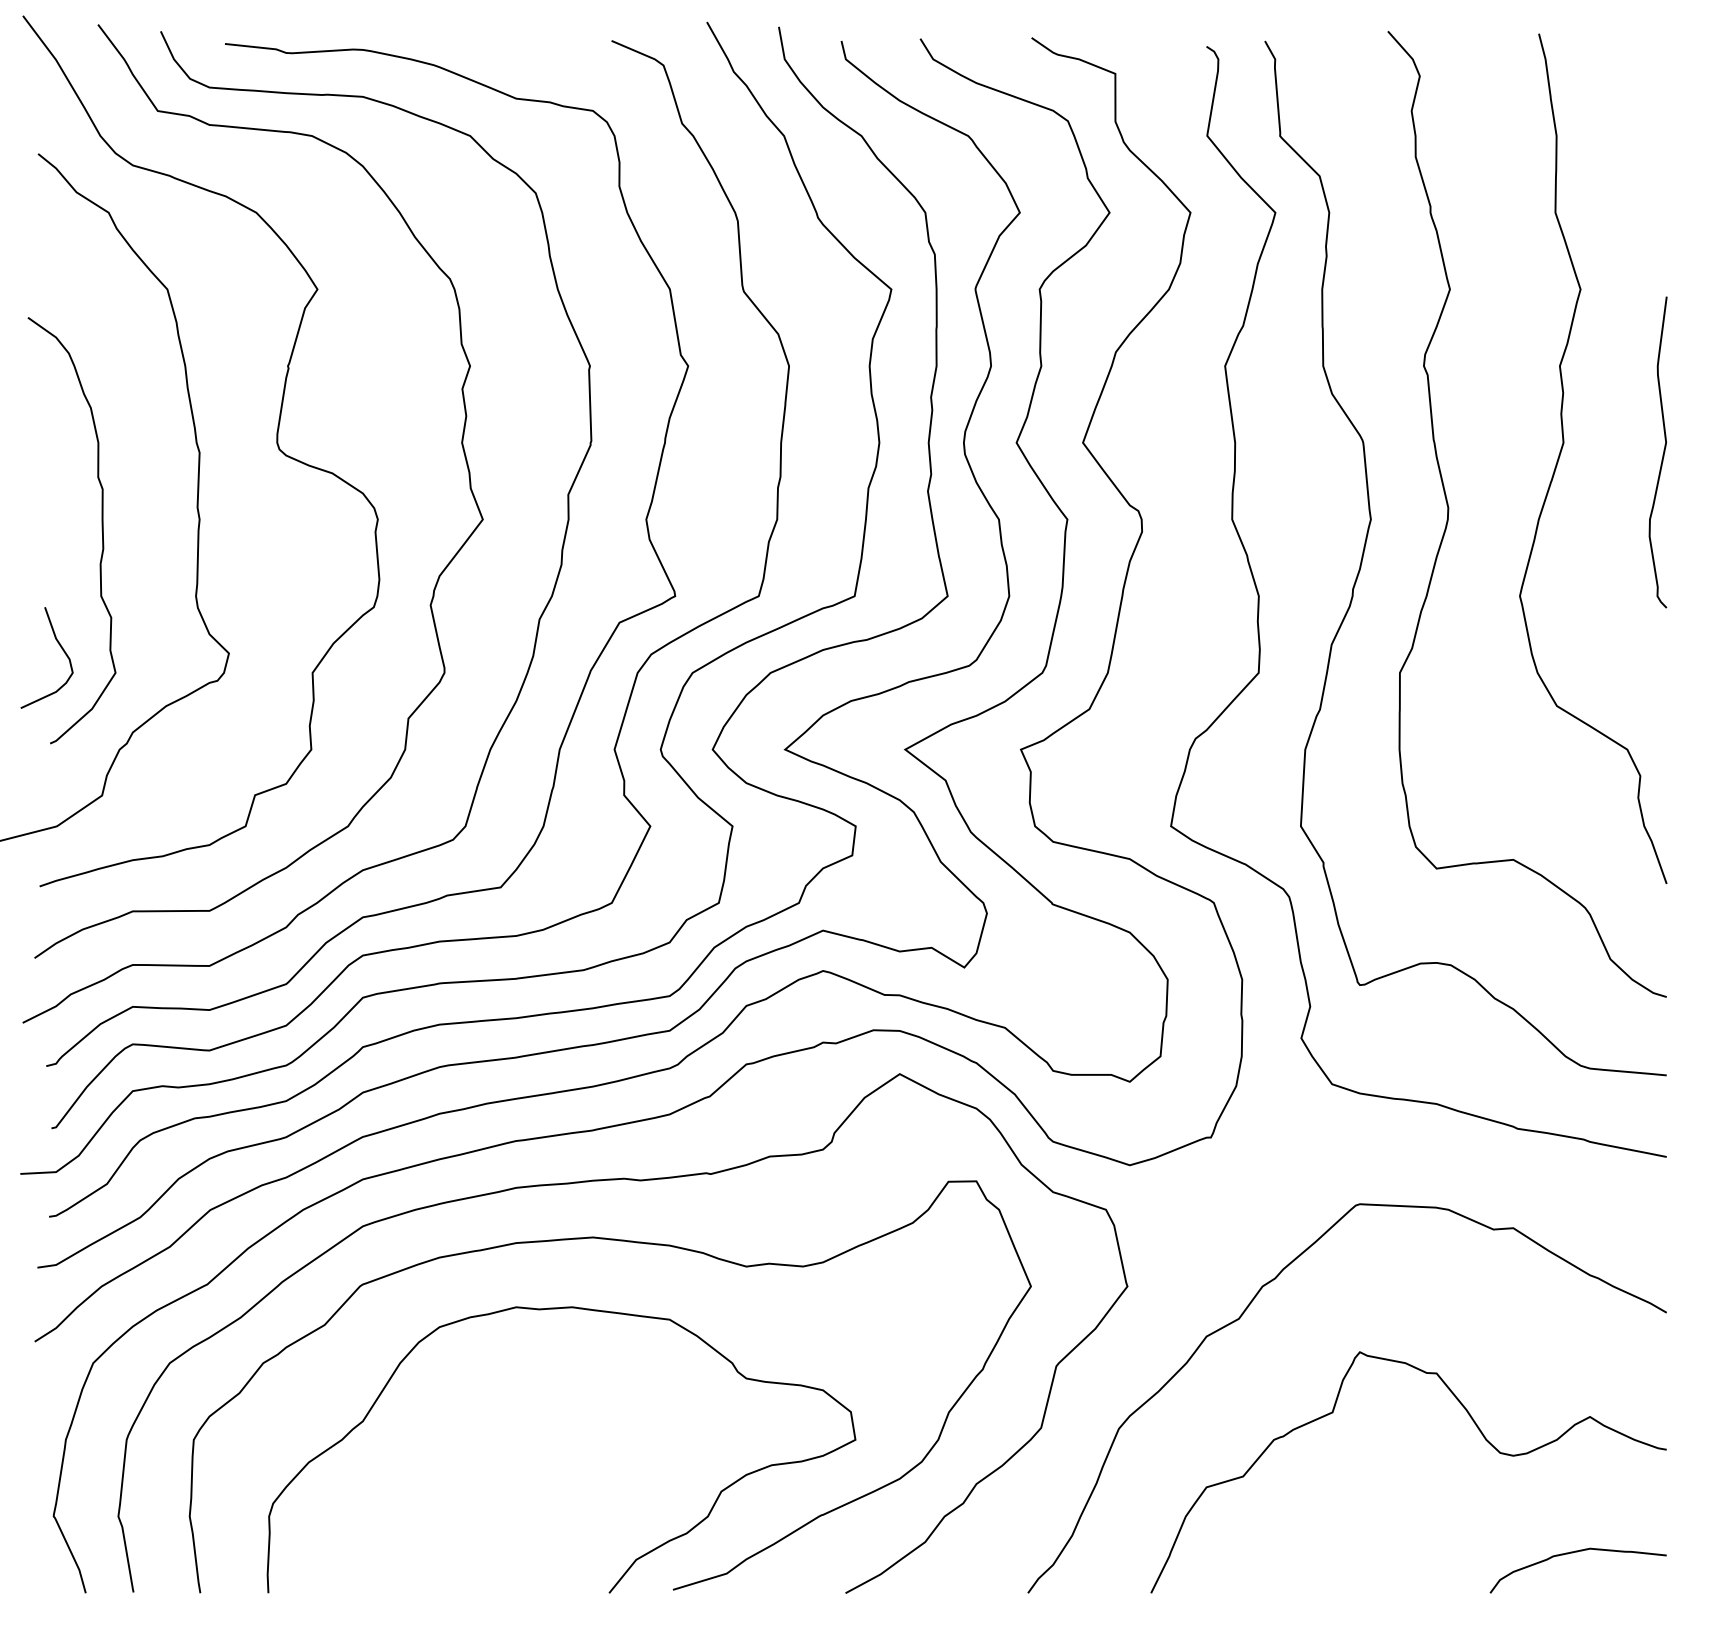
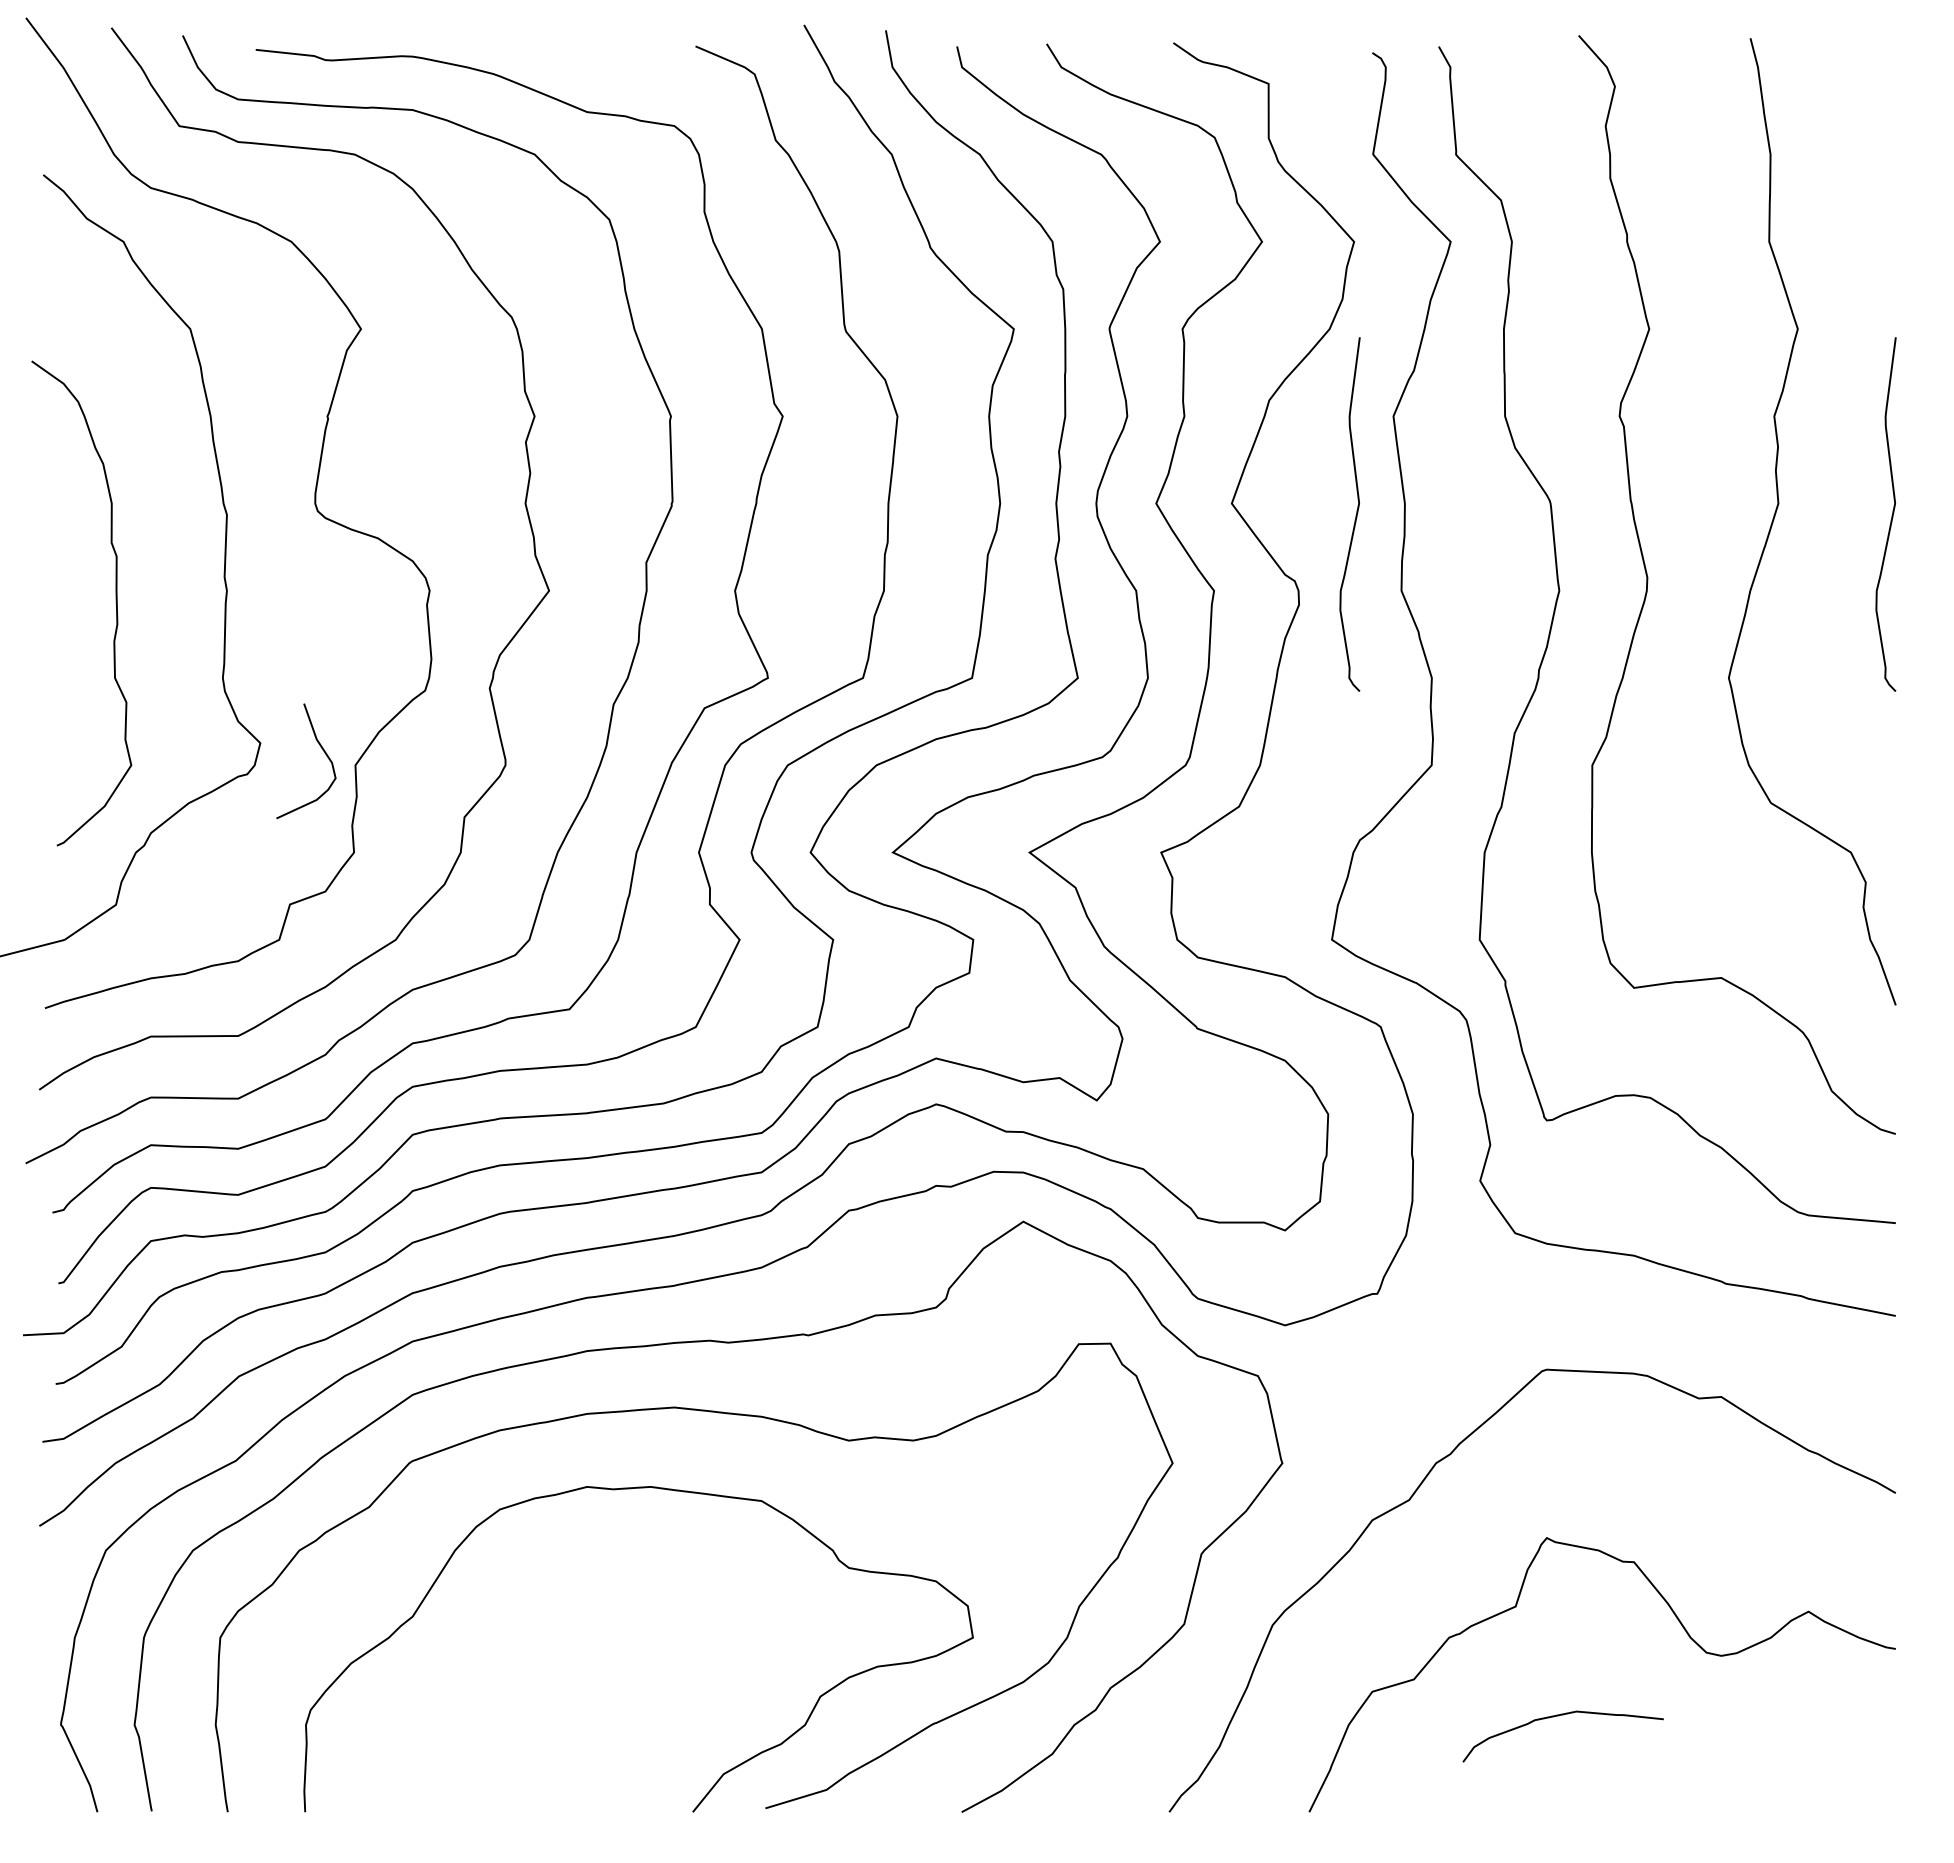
curve: (1191, 453) -> (1355, 515), added
curve: (61, 648) -> (322, 750), moved
curve: (1574, 1553) -> (1558, 1716), moved

